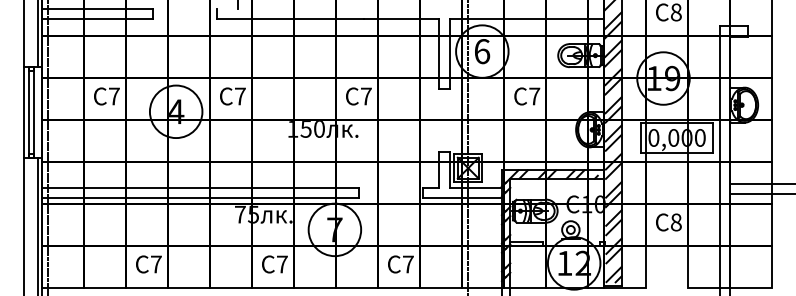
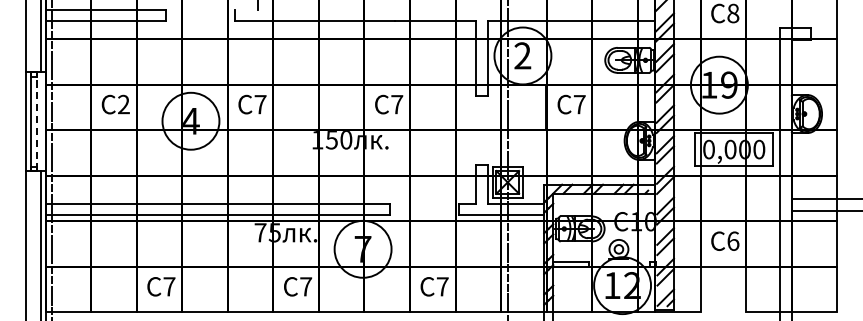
text: (482, 51) -> (523, 55), 6 -> 2
text: (113, 96) -> (122, 104), C7 -> C2
line: (33, 111) -> (36, 120), solid -> dashed
text: (676, 222) -> (733, 241), C8 -> C6

